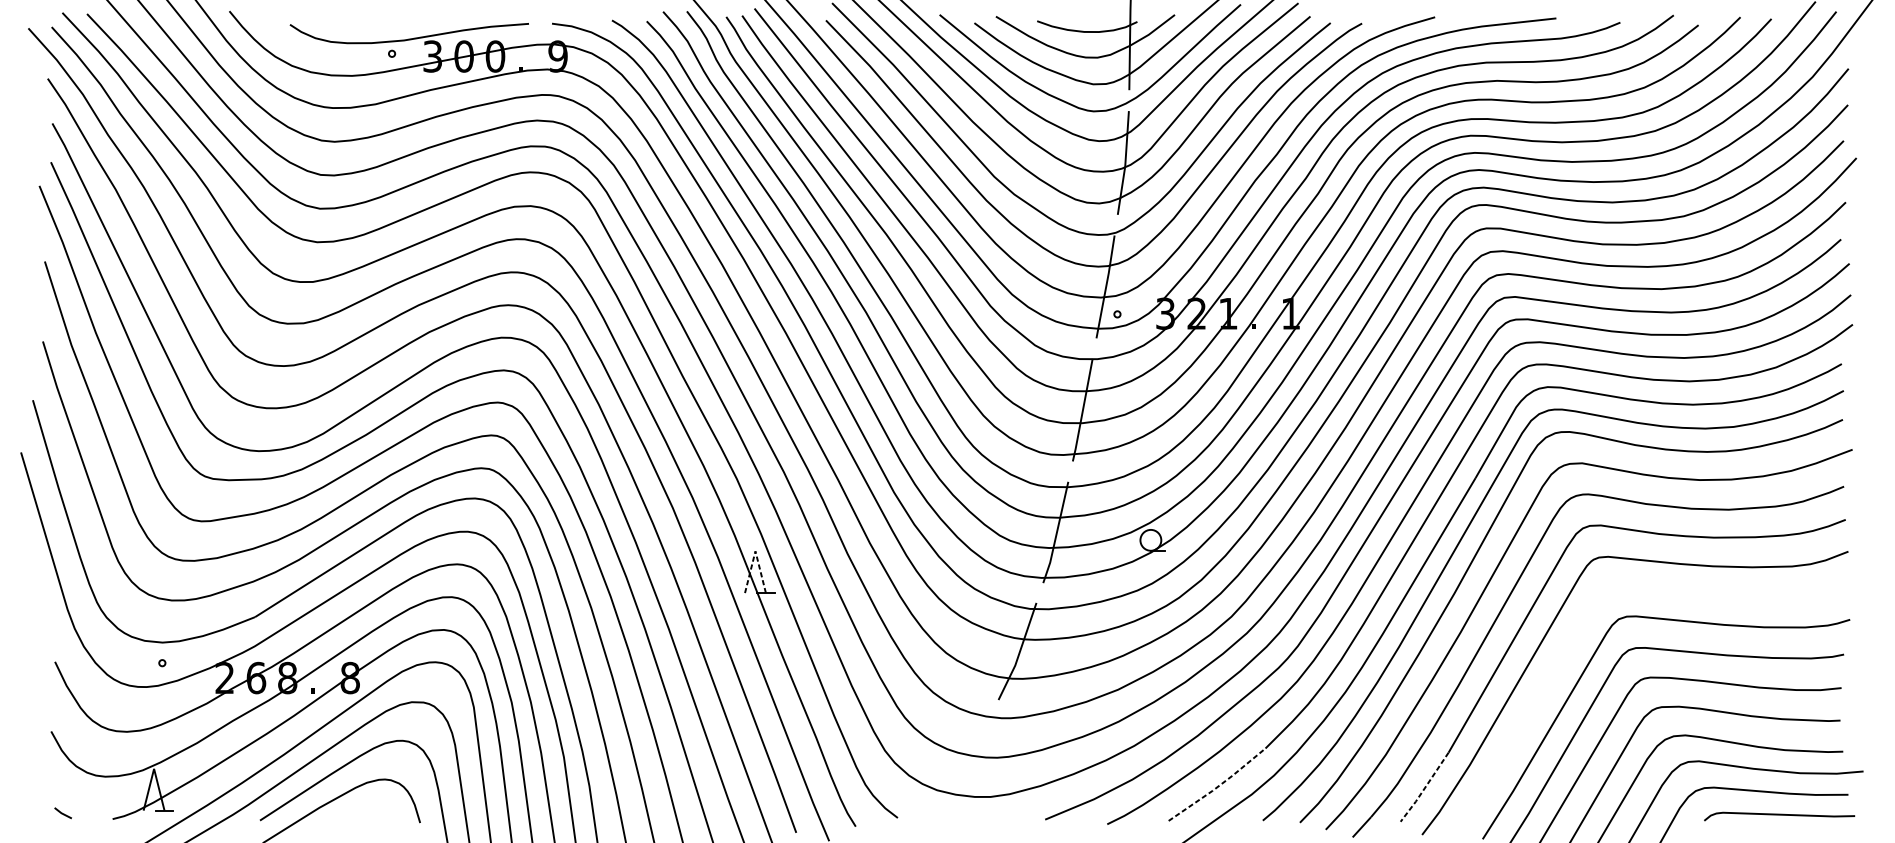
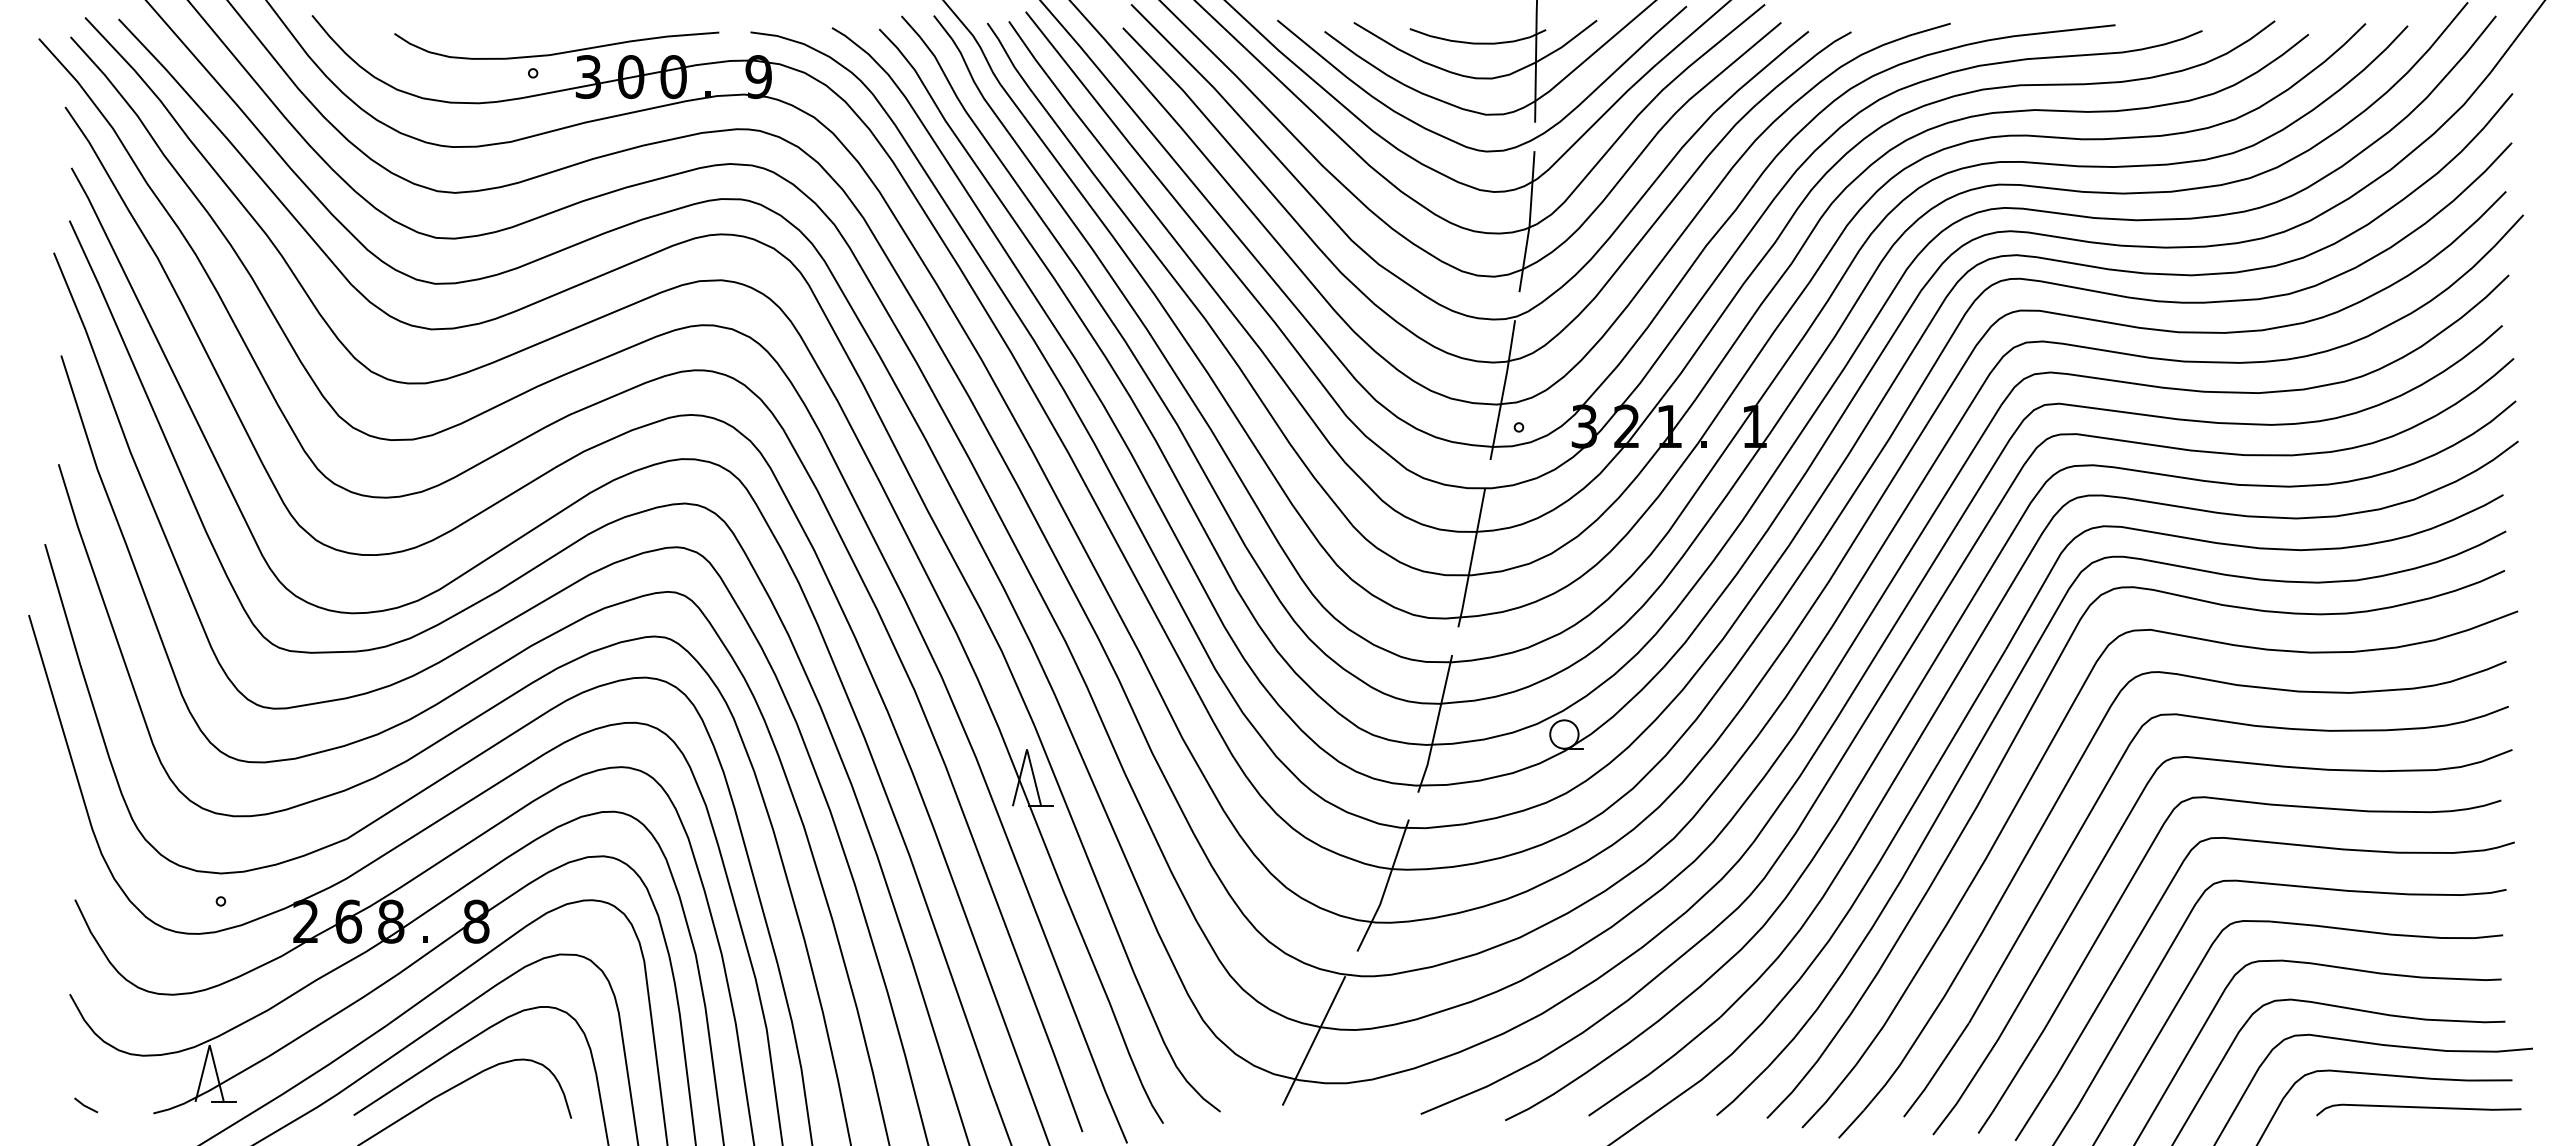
line: (755, 551) -> (1027, 749), dashed -> solid
curve: (1561, 660) -> (2122, 897), added
line: (966, 765) -> (1314, 1040), added
line: (1218, 786) -> (1656, 1068), dashed -> solid
line: (1424, 788) -> (1936, 1071), dashed -> solid

